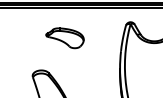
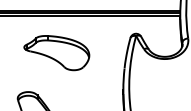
part: (64, 38) -> (56, 53), size x1.43

